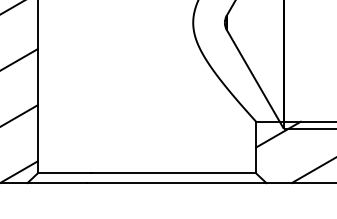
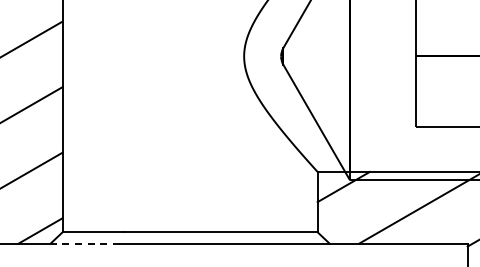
line: (57, 182) -> (85, 243), solid -> dashed

